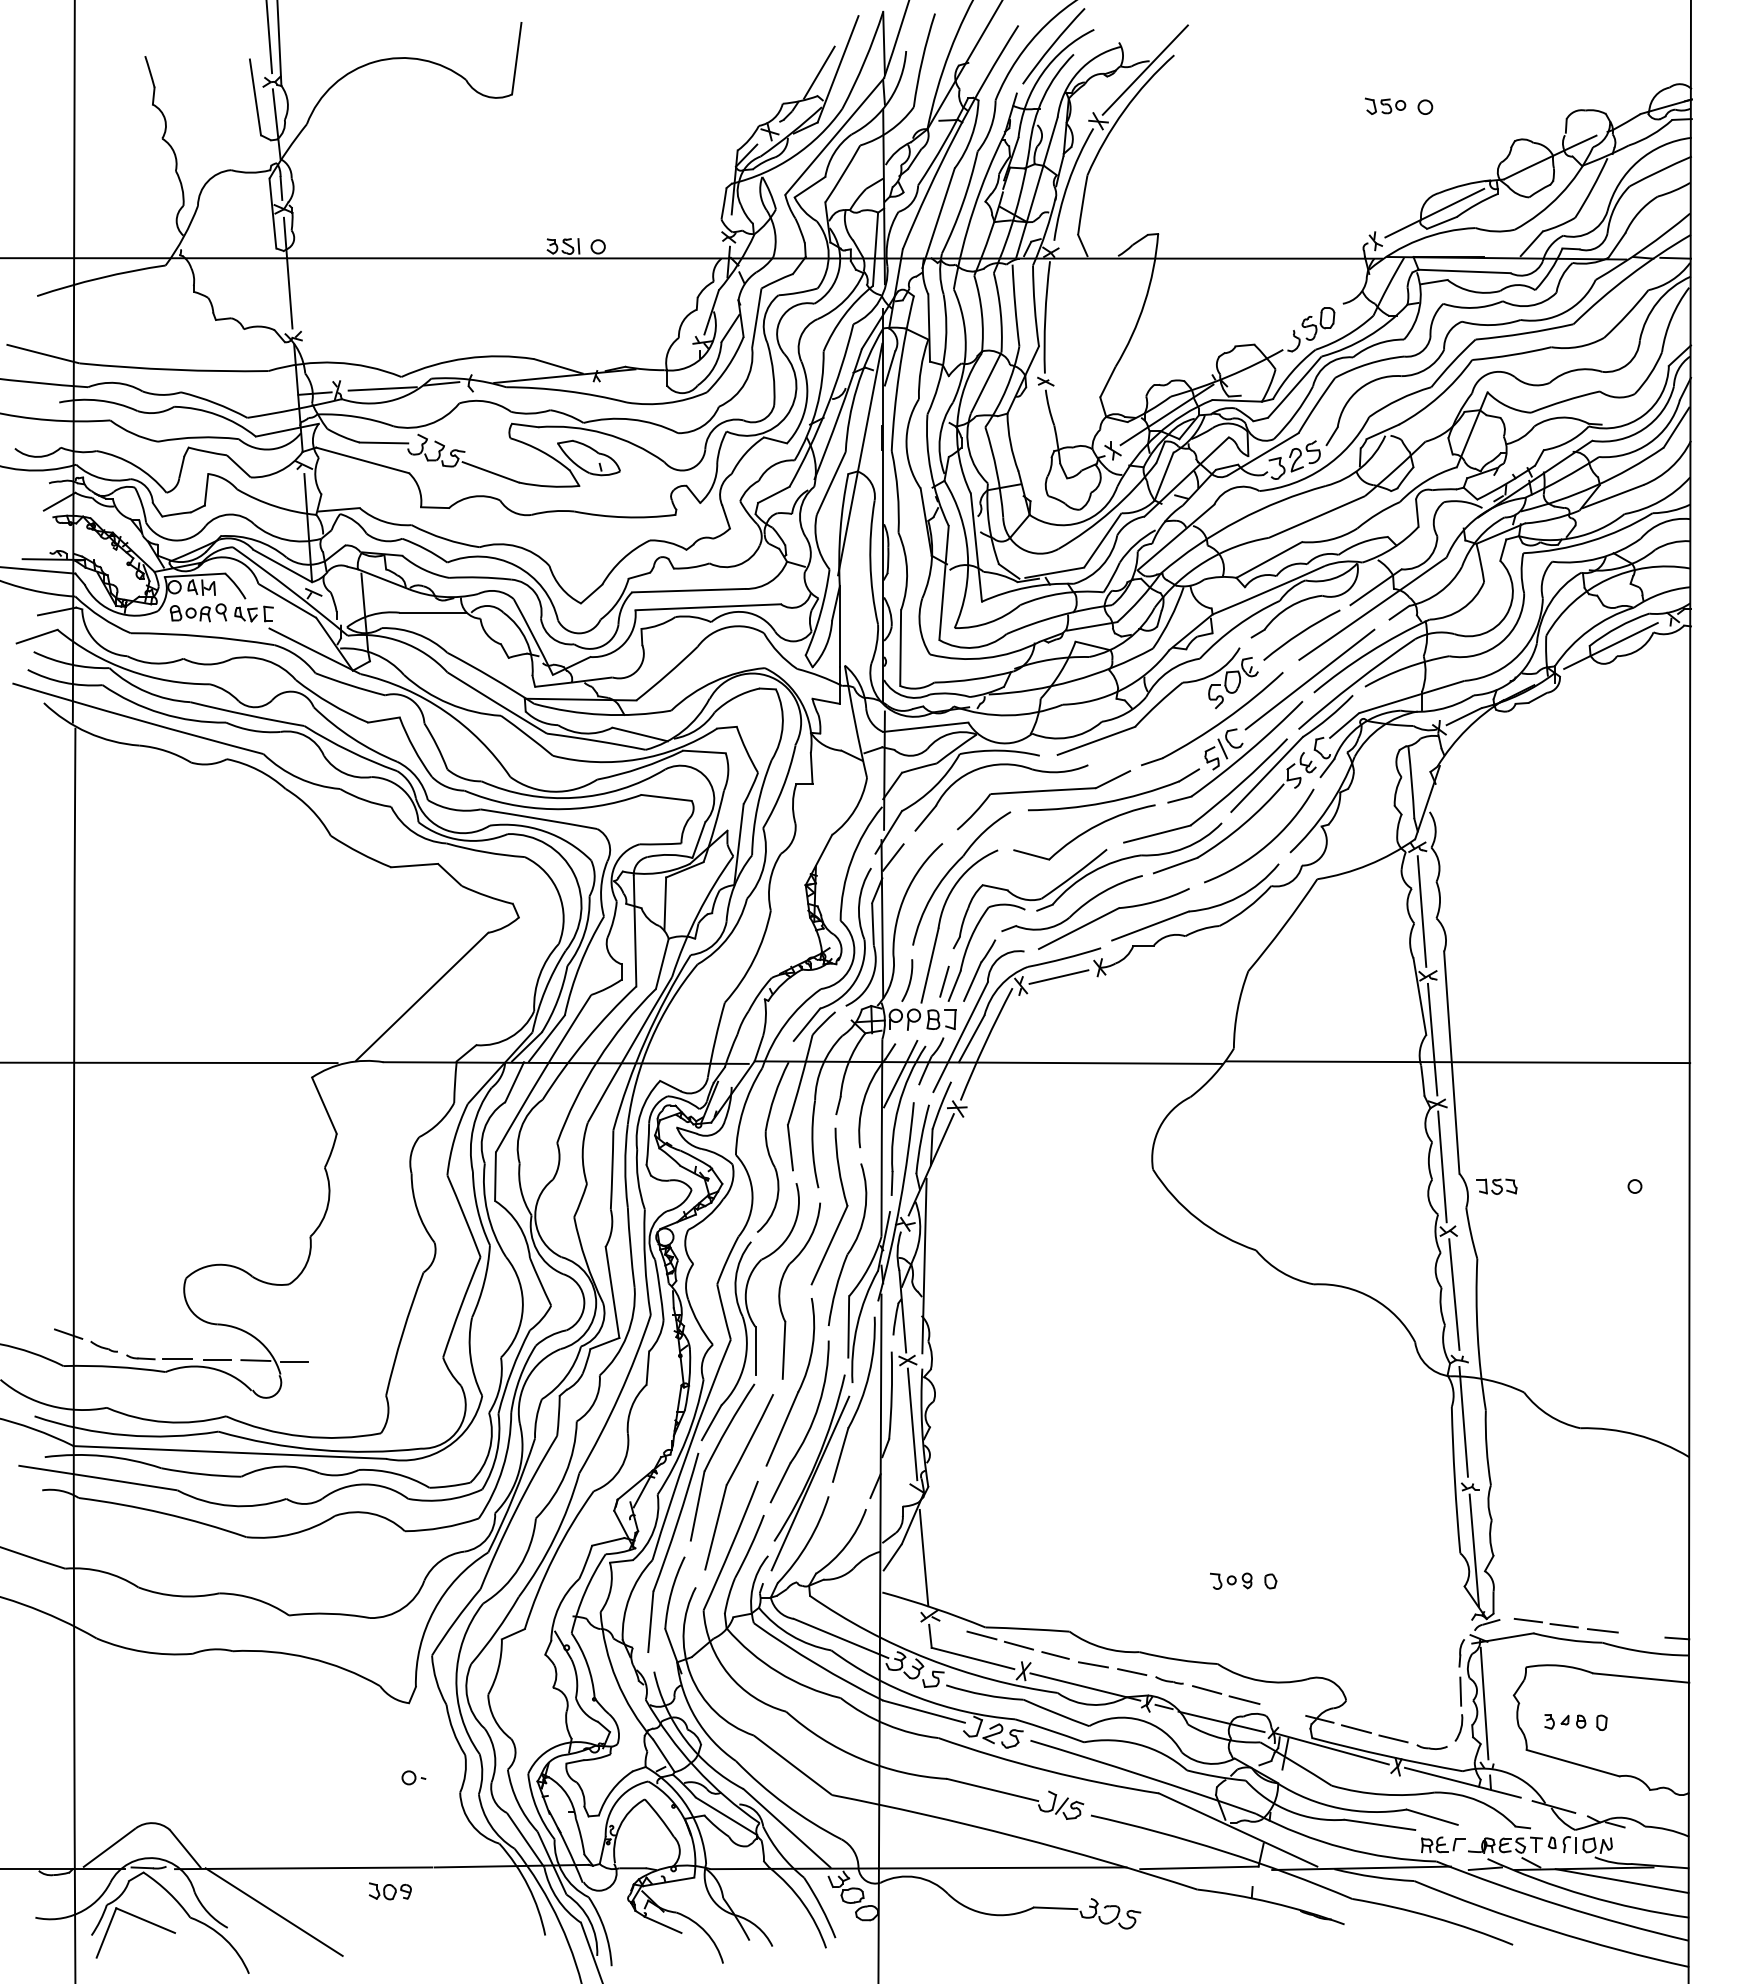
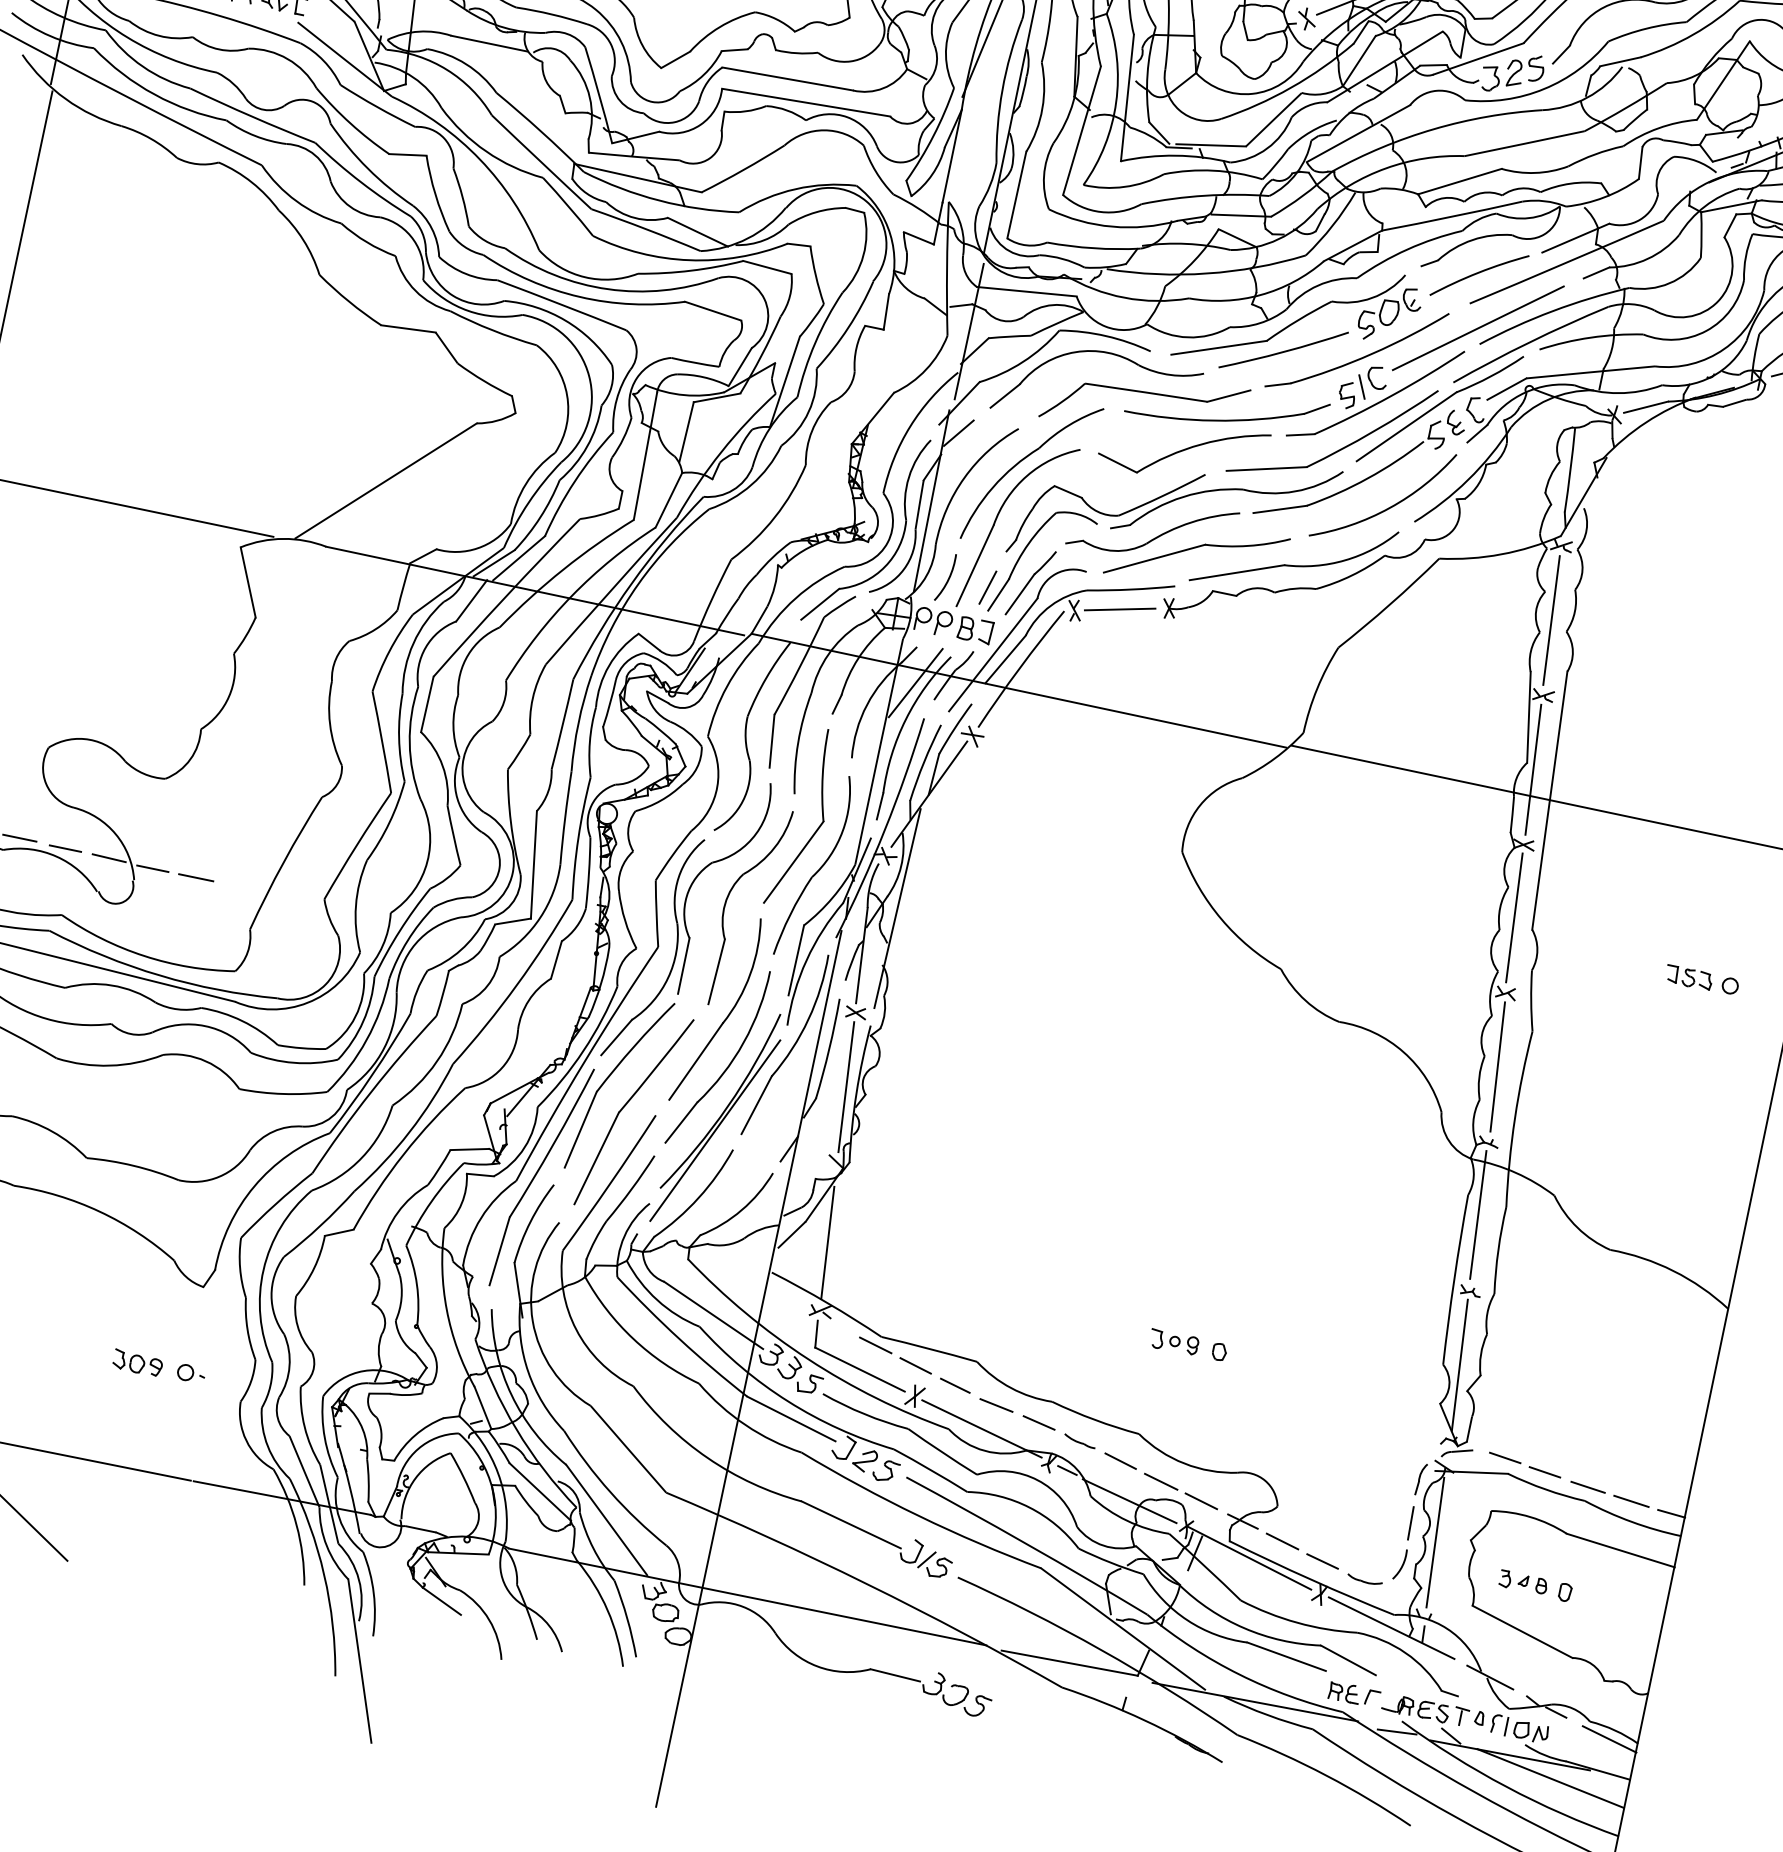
arc: (1150, 732) -> (1283, 351), added
part: (1496, 1186) -> (1688, 977), moved
line: (331, 1361) -> (195, 877), added
line: (1641, 1634) -> (1631, 1500), added
line: (1281, 1709) -> (1201, 1501), added
line: (1664, 1837) -> (1609, 1738), added
part: (389, 1891) -> (136, 1363), moved

